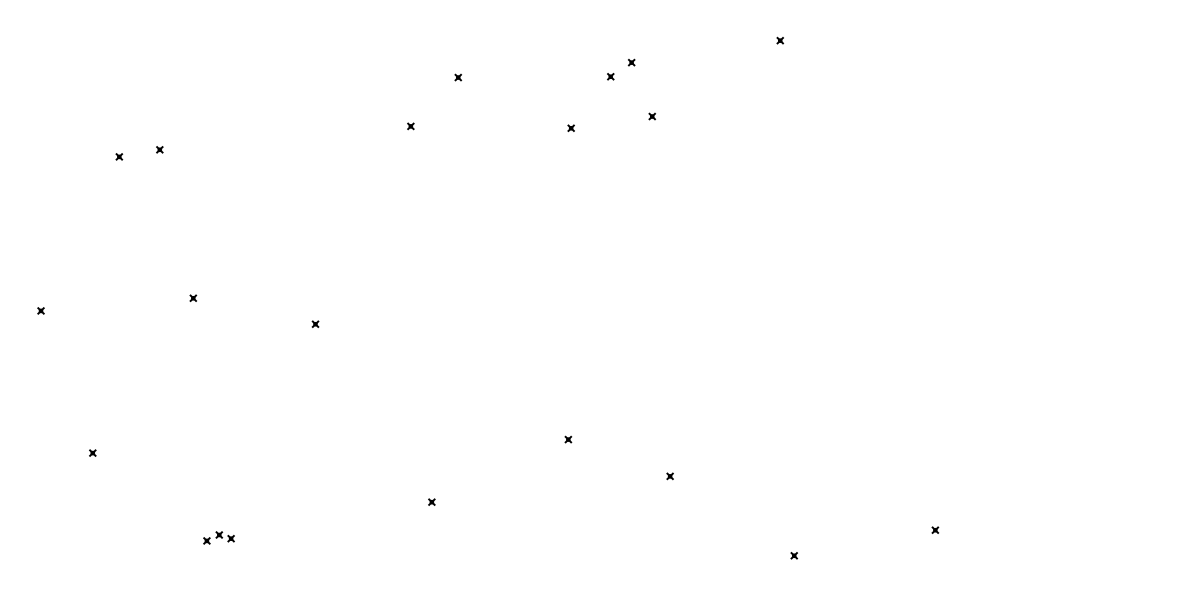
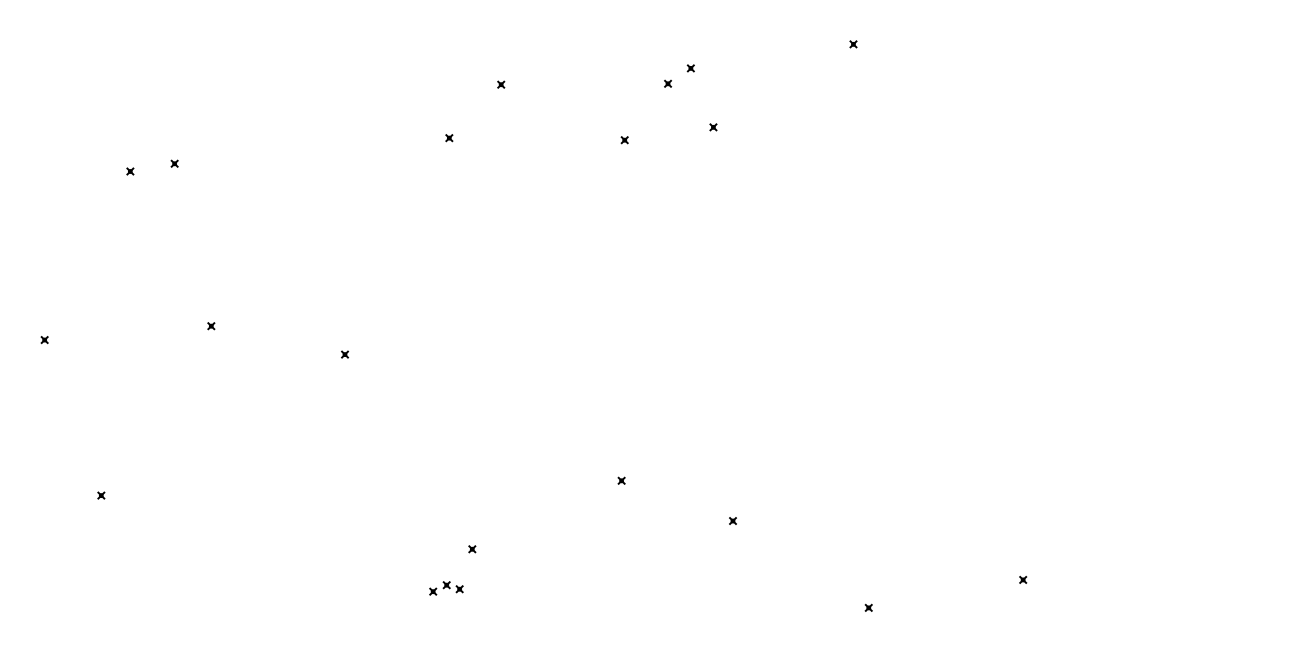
part: (219, 538) -> (446, 588), moved

